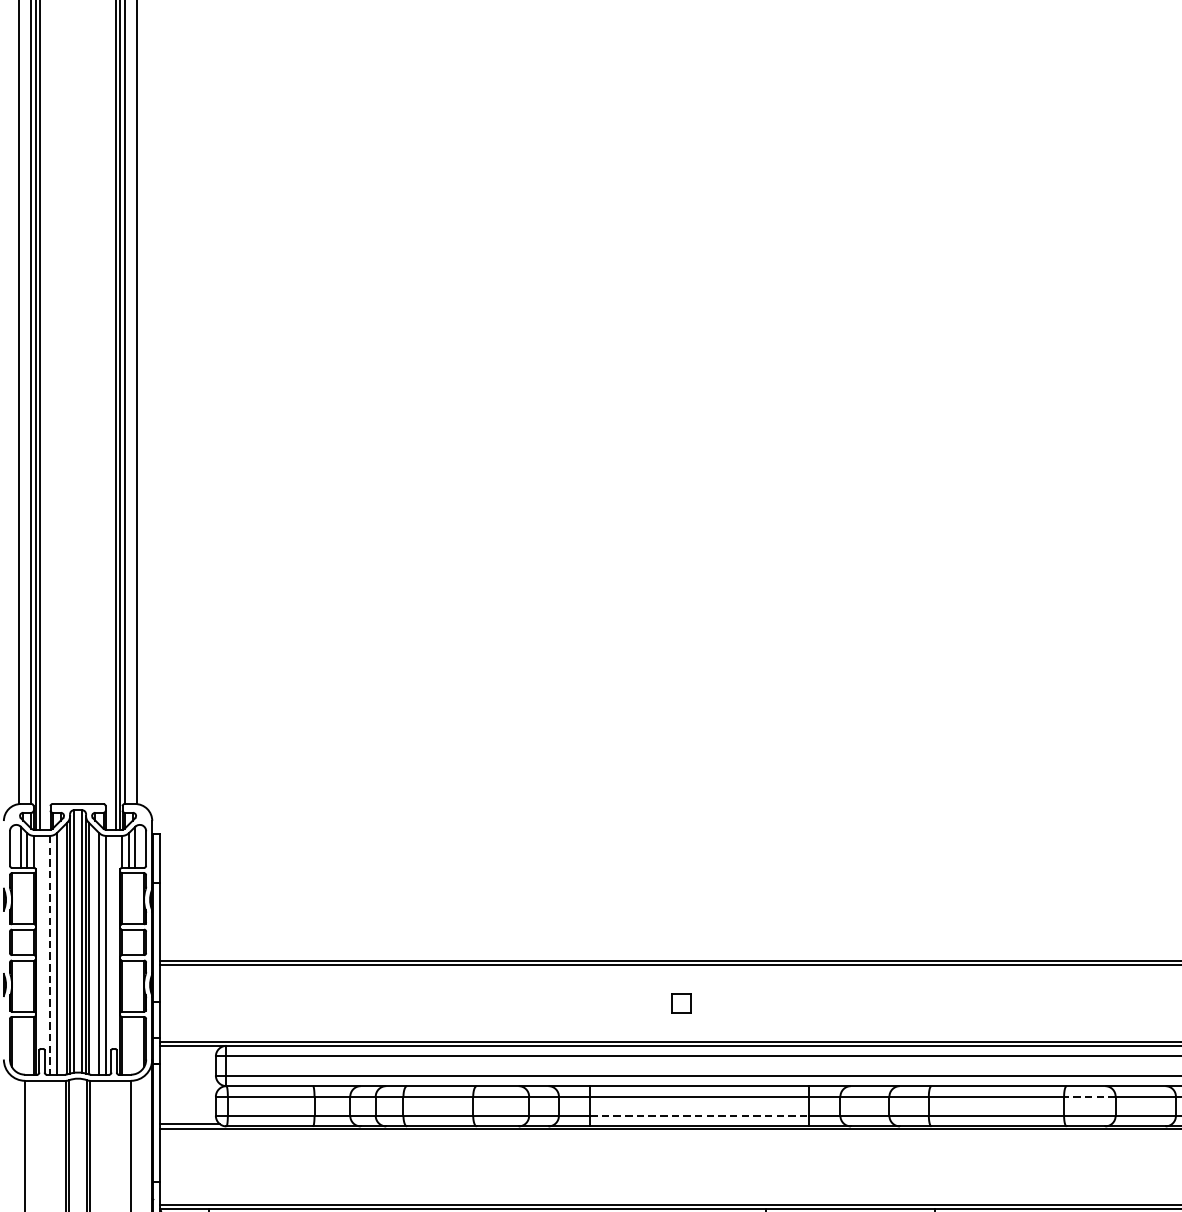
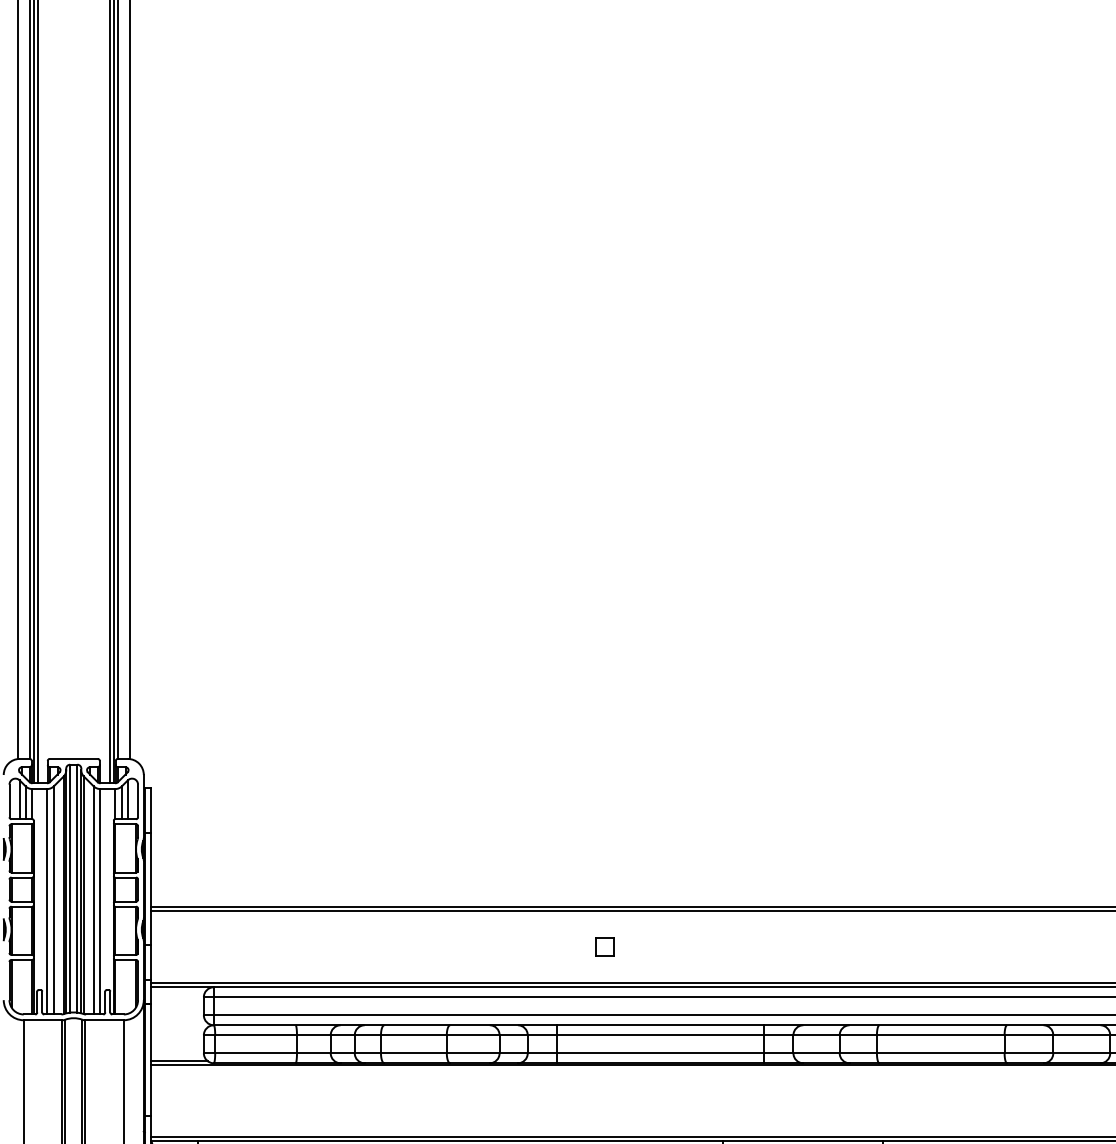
line: (50, 955) -> (47, 901), dashed -> solid
part: (681, 1002) -> (604, 946), moved
line: (1089, 1096) -> (1028, 1035), dashed -> solid
line: (699, 1116) -> (660, 1053), dashed -> solid

